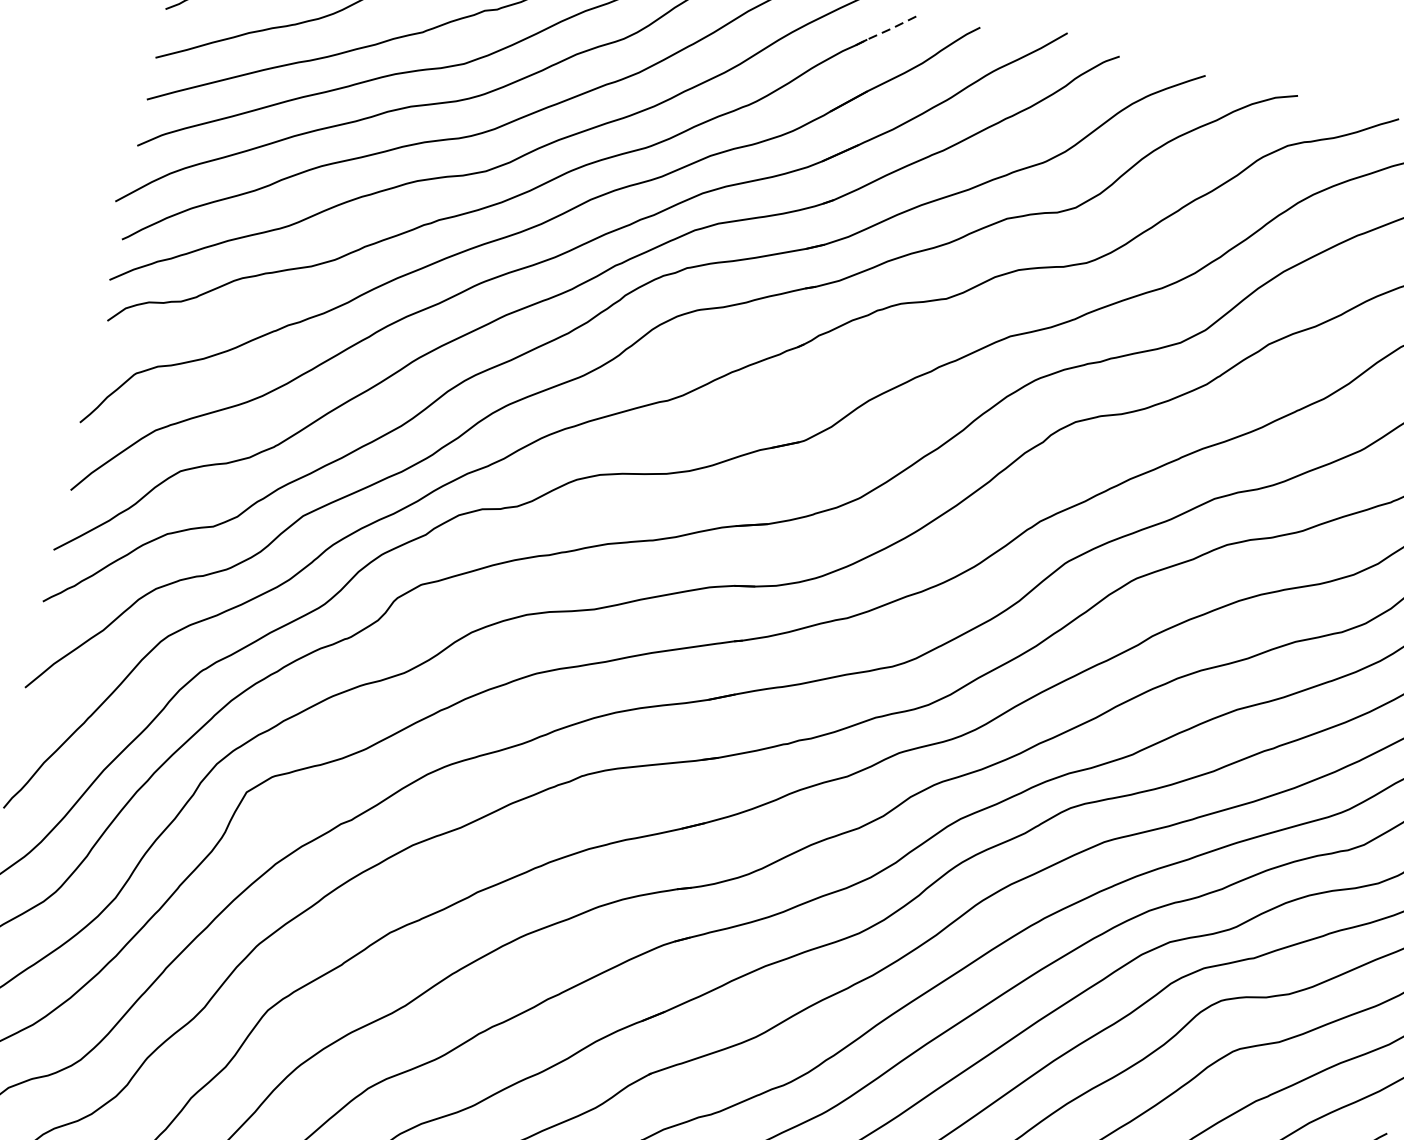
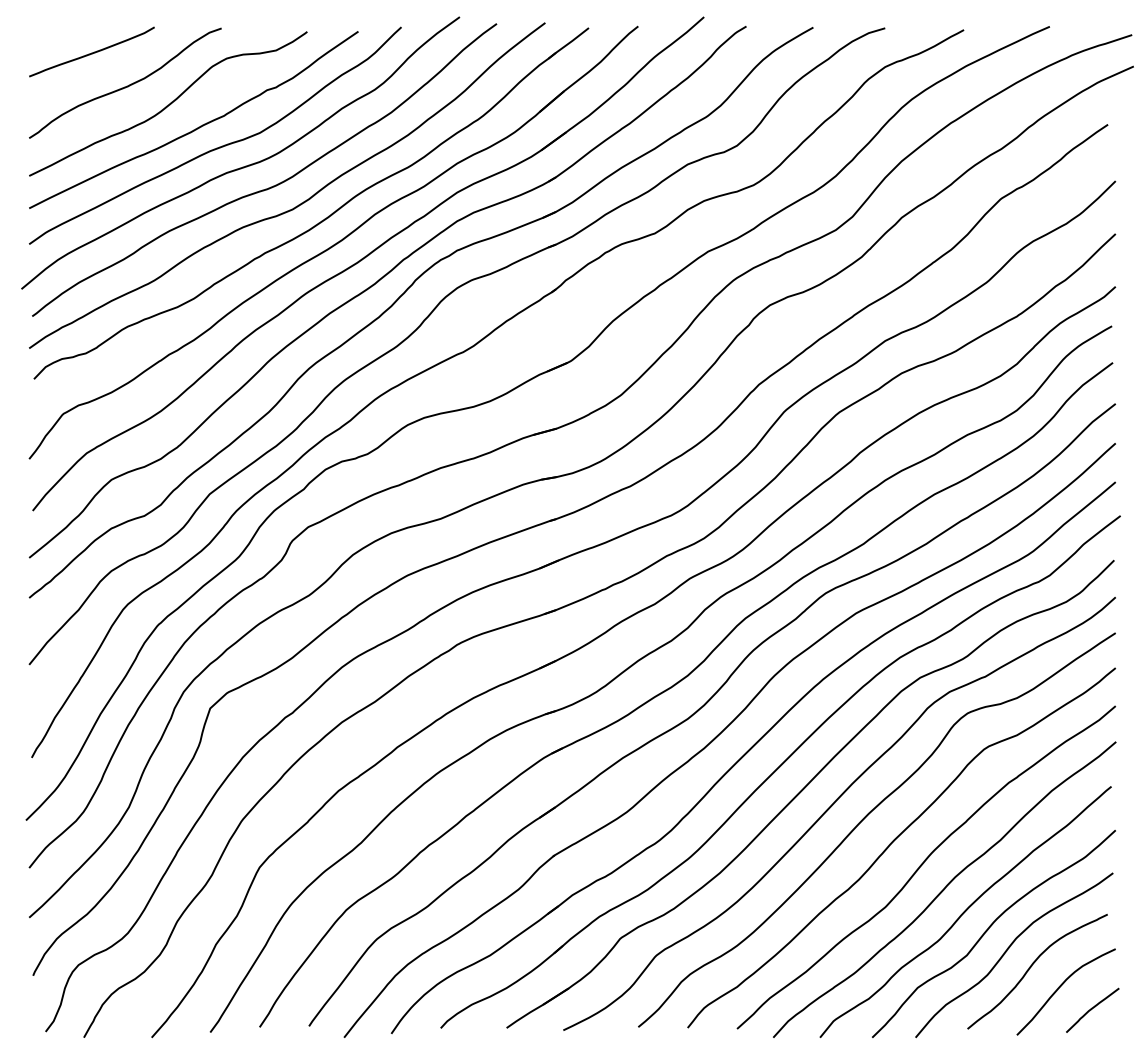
line: (885, 30) -> (568, 43), dashed -> solid

